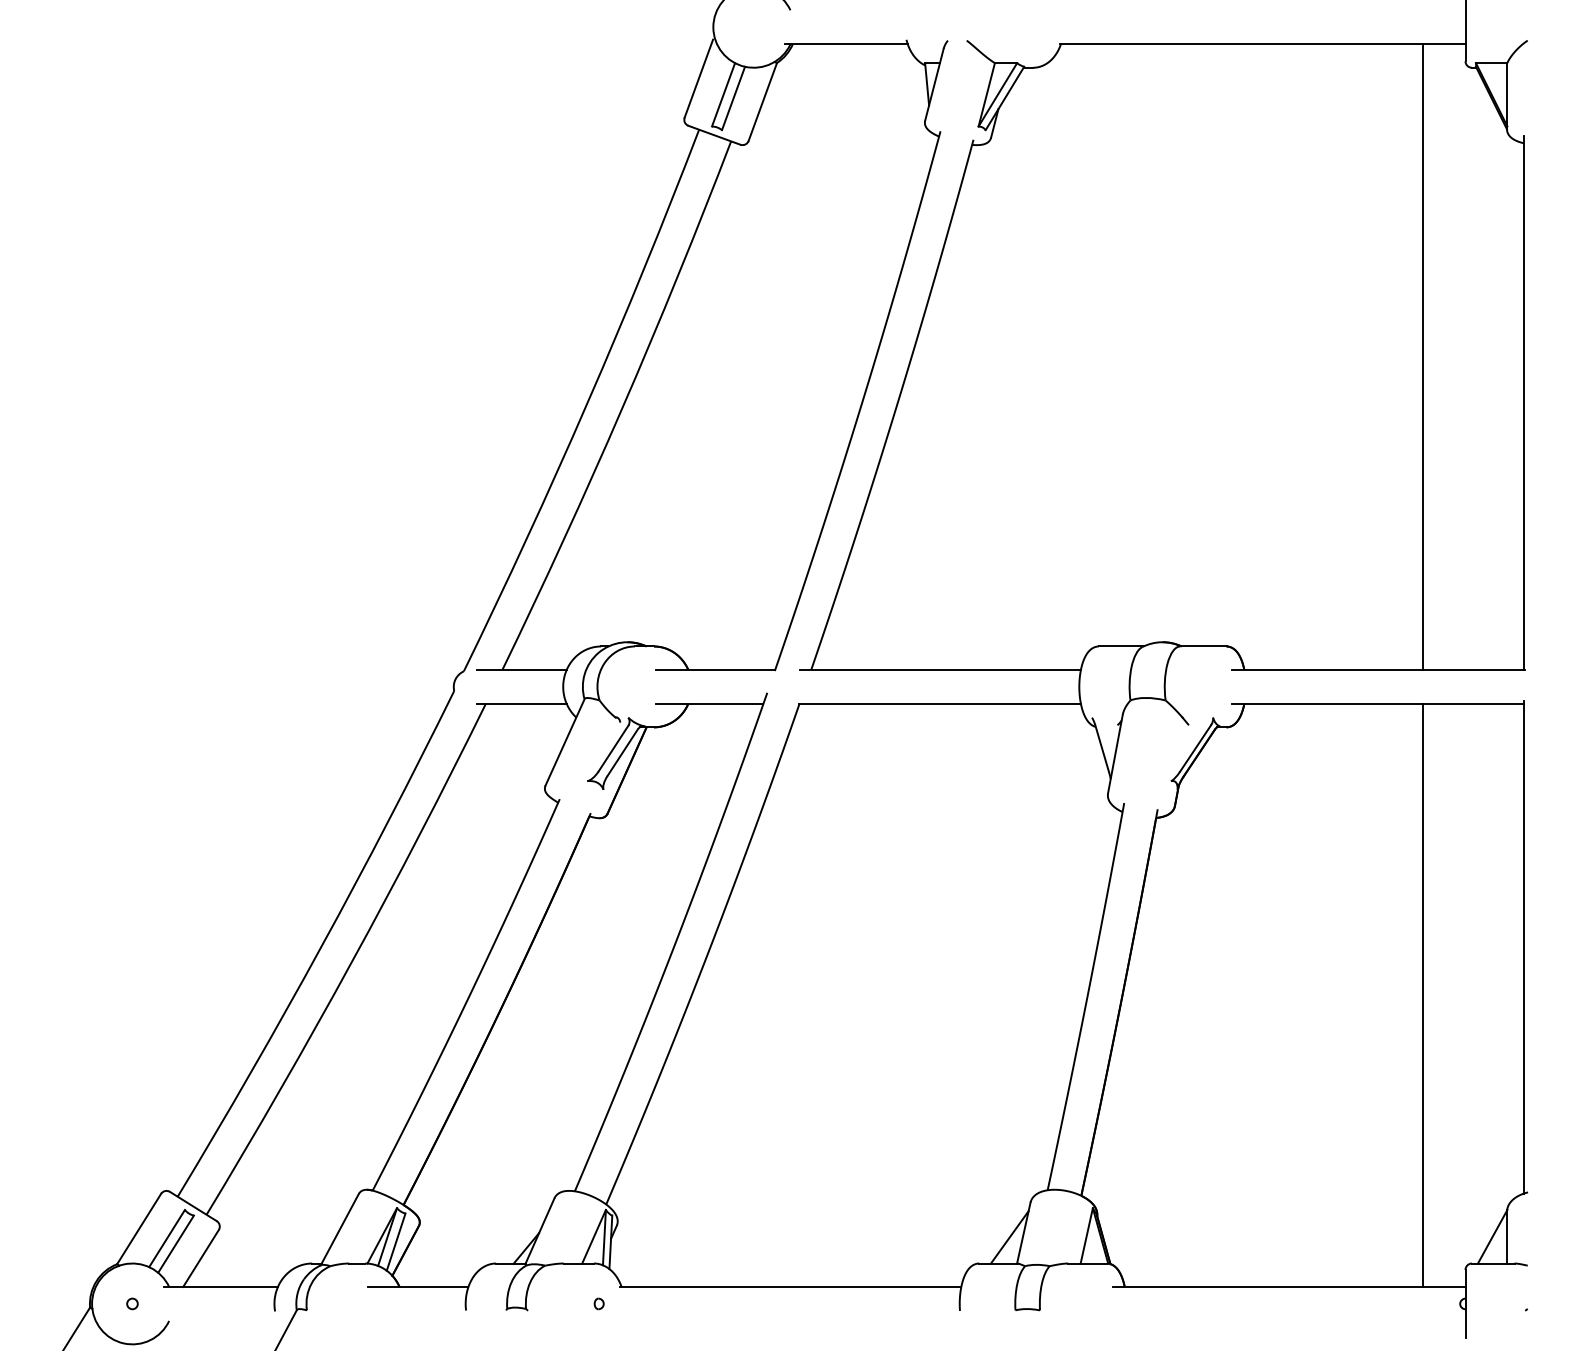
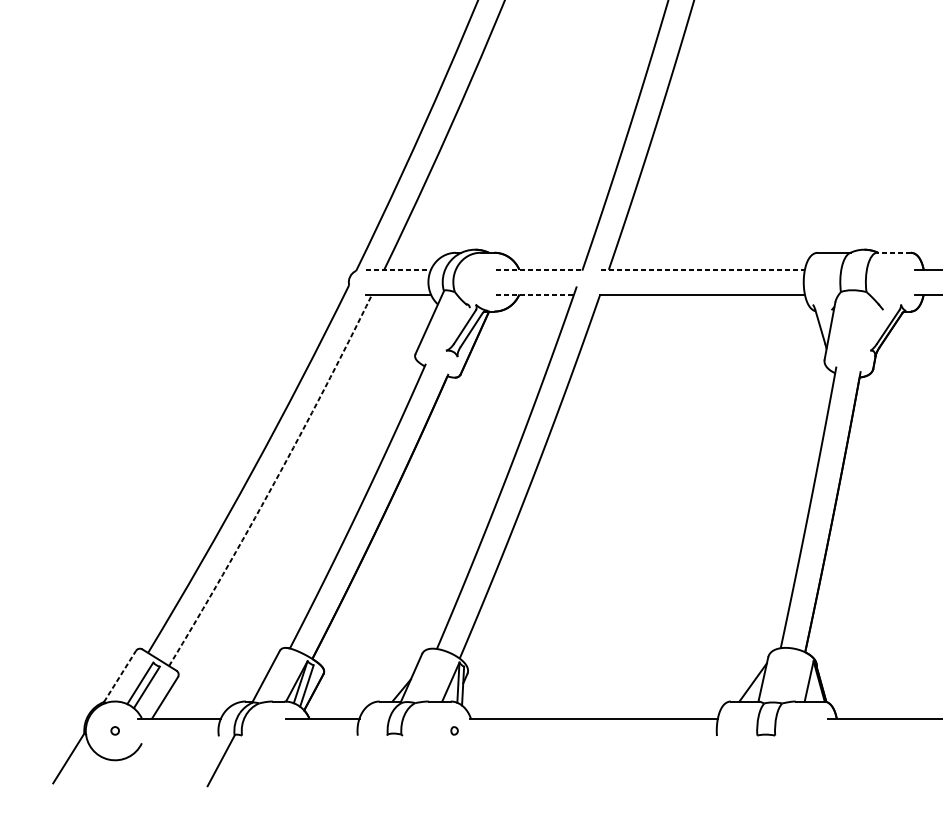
line: (1202, 646) -> (893, 252), solid -> dashed
line: (522, 669) -> (398, 269), solid -> dashed
line: (716, 669) -> (539, 269), solid -> dashed
line: (941, 669) -> (703, 269), solid -> dashed
line: (709, 703) -> (534, 294), solid -> dashed
arc: (351, 962) -> (274, 482), solid -> dashed
line: (139, 1228) -> (120, 676), solid -> dashed

